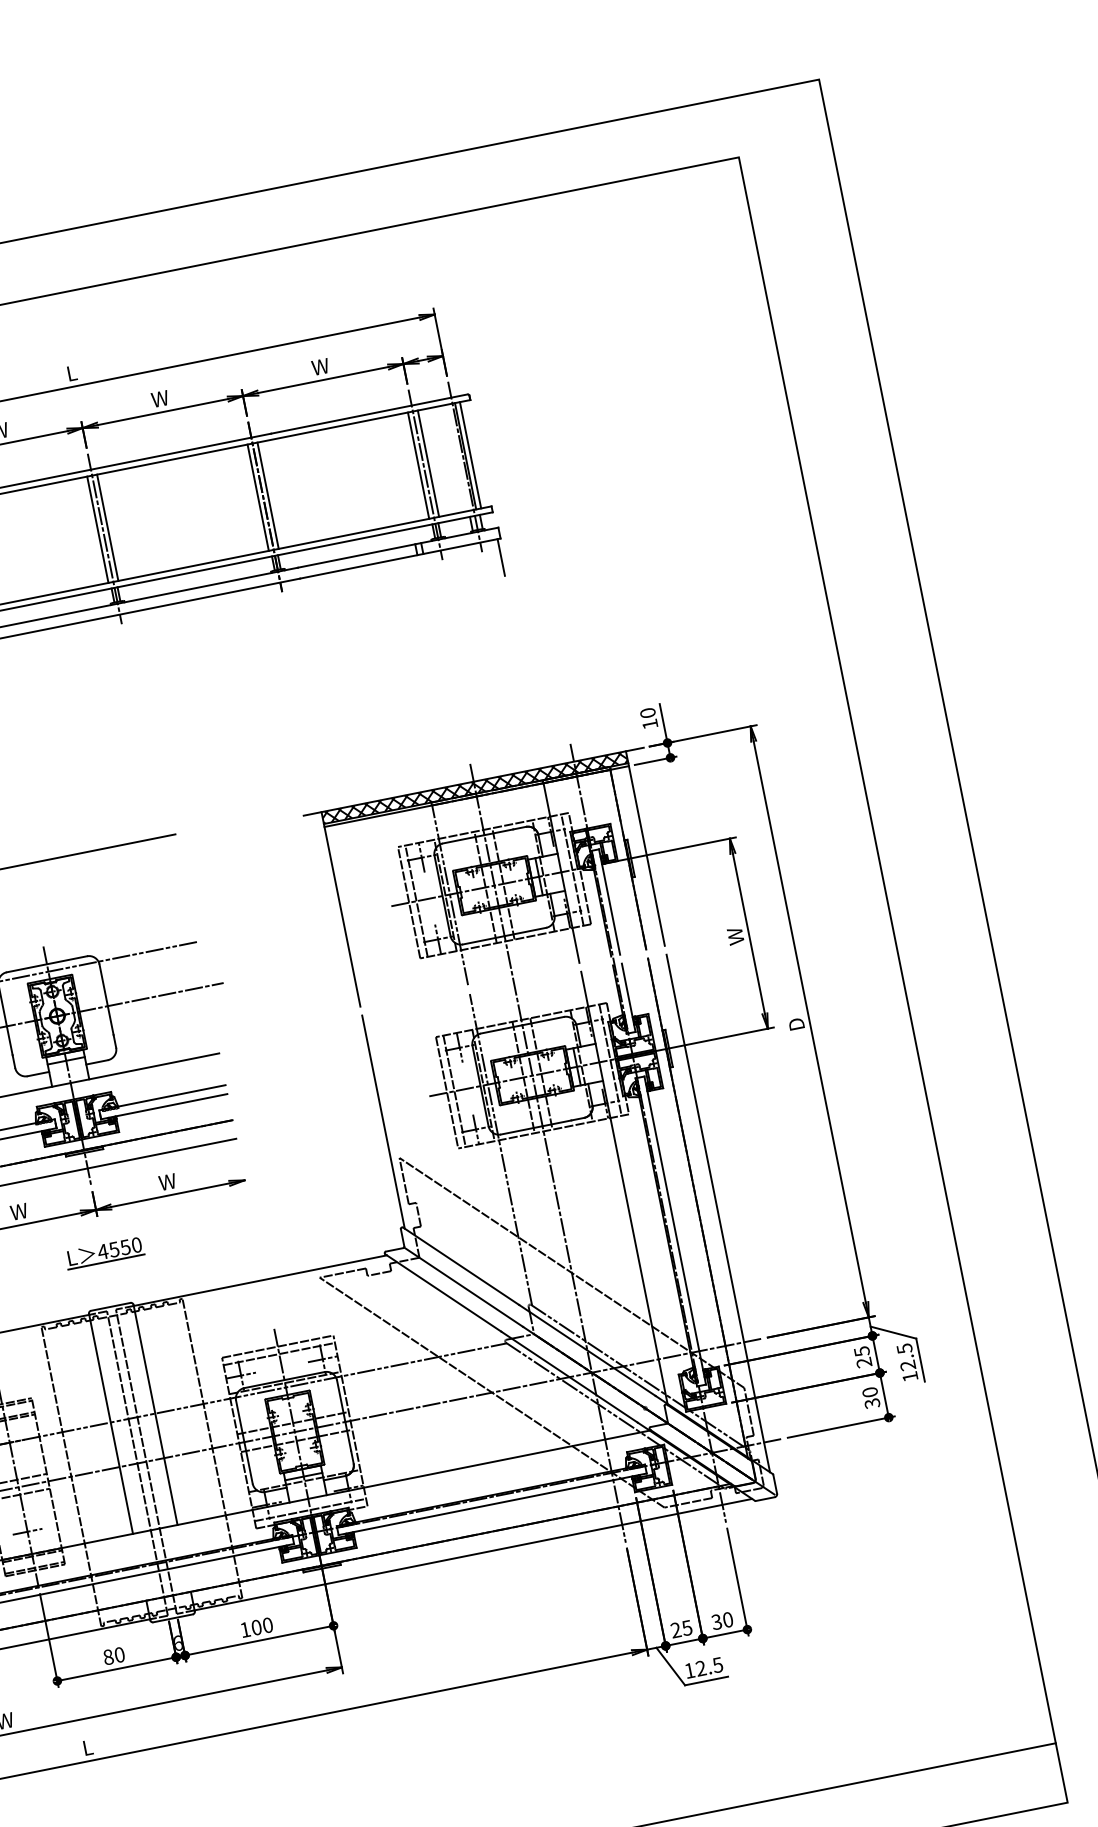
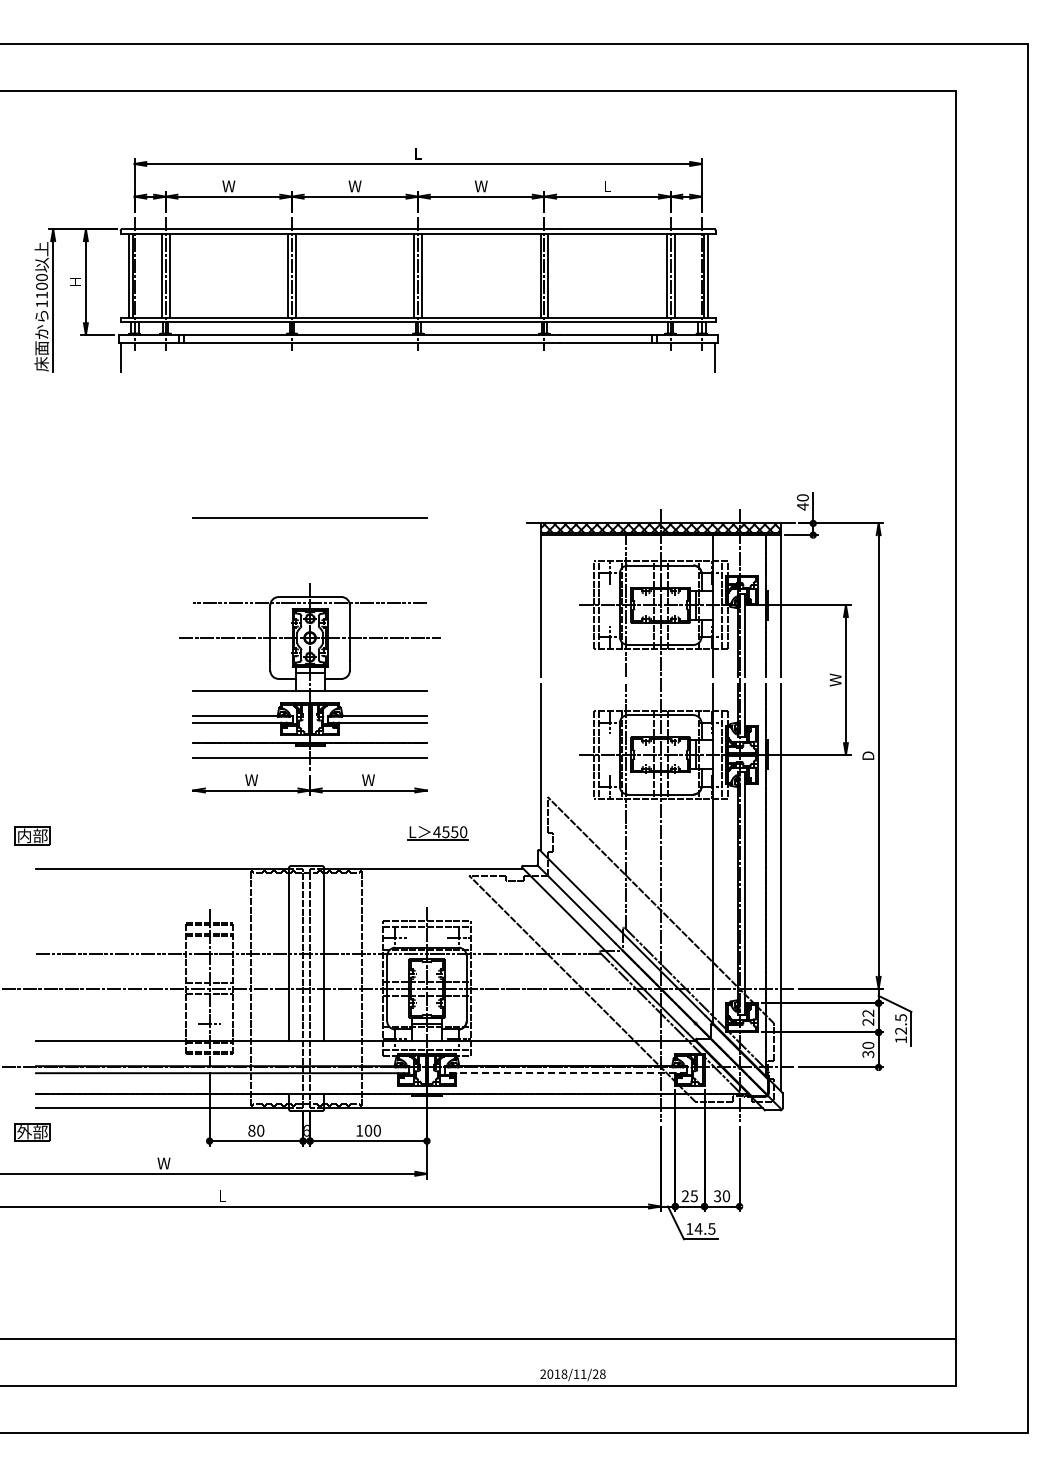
text: (320, 367) -> (607, 186), W -> L
text: (649, 724) -> (802, 506), 10 -> 40
part: (103, 1253) -> (437, 833), moved
text: (862, 1351) -> (868, 1013), 25 -> 22
line: (492, 1504) -> (565, 1073), solid -> dashed
text: (700, 1667) -> (698, 1228), 12.5 -> 14.5

